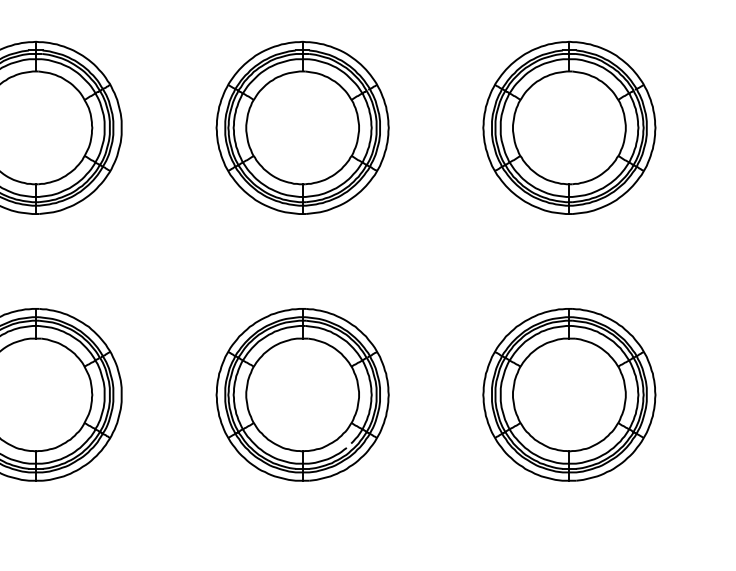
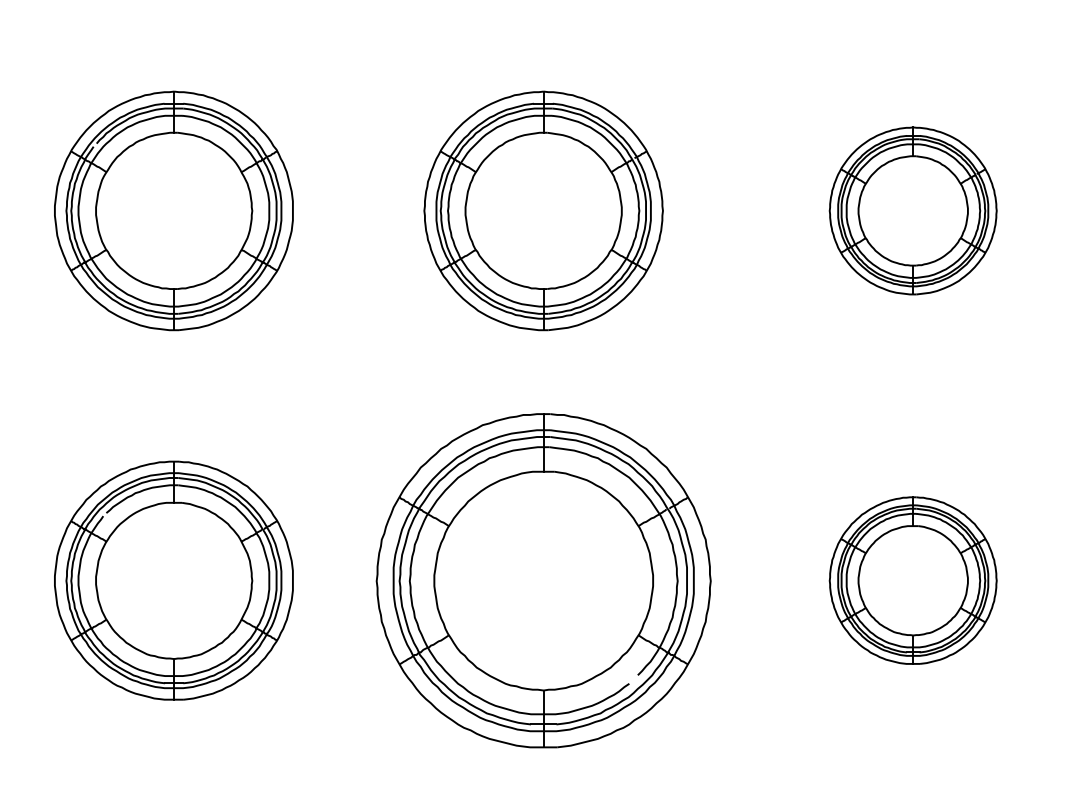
part: (569, 127) -> (913, 210), size x0.7
part: (302, 394) -> (543, 580), size x1.4
part: (569, 394) -> (913, 580), size x0.7

